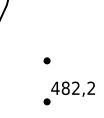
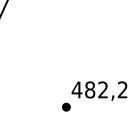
part: (46, 60) -> (65, 54), removed

